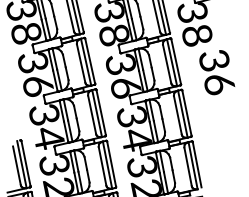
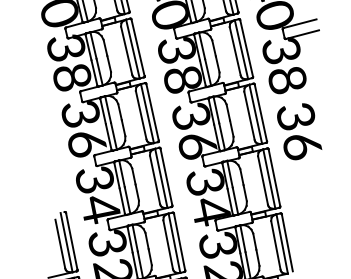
text: (217, 72) -> (299, 131), moved

